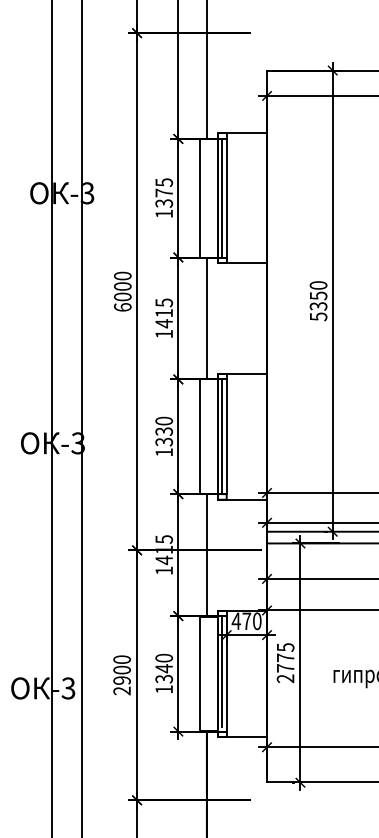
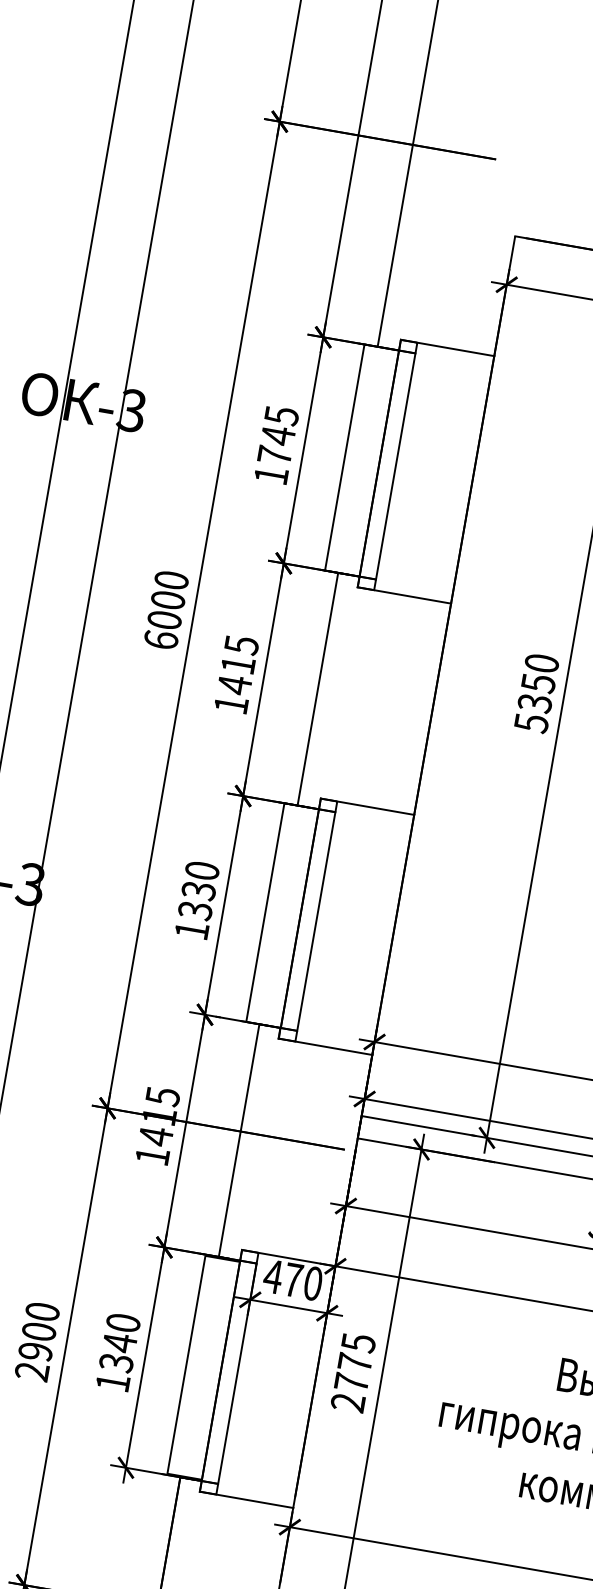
text: (164, 197) -> (277, 444), 1375 -> 1745
line: (222, 197) -> (387, 463), removed
line: (222, 436) -> (308, 919), removed
line: (222, 671) -> (230, 1367), removed

